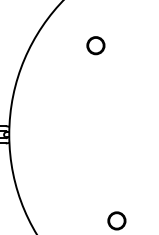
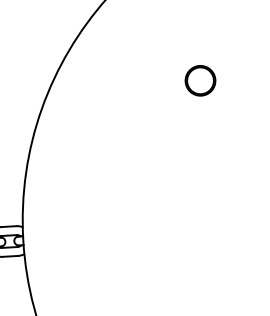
circle: (95, 45) -> (199, 80), moved

